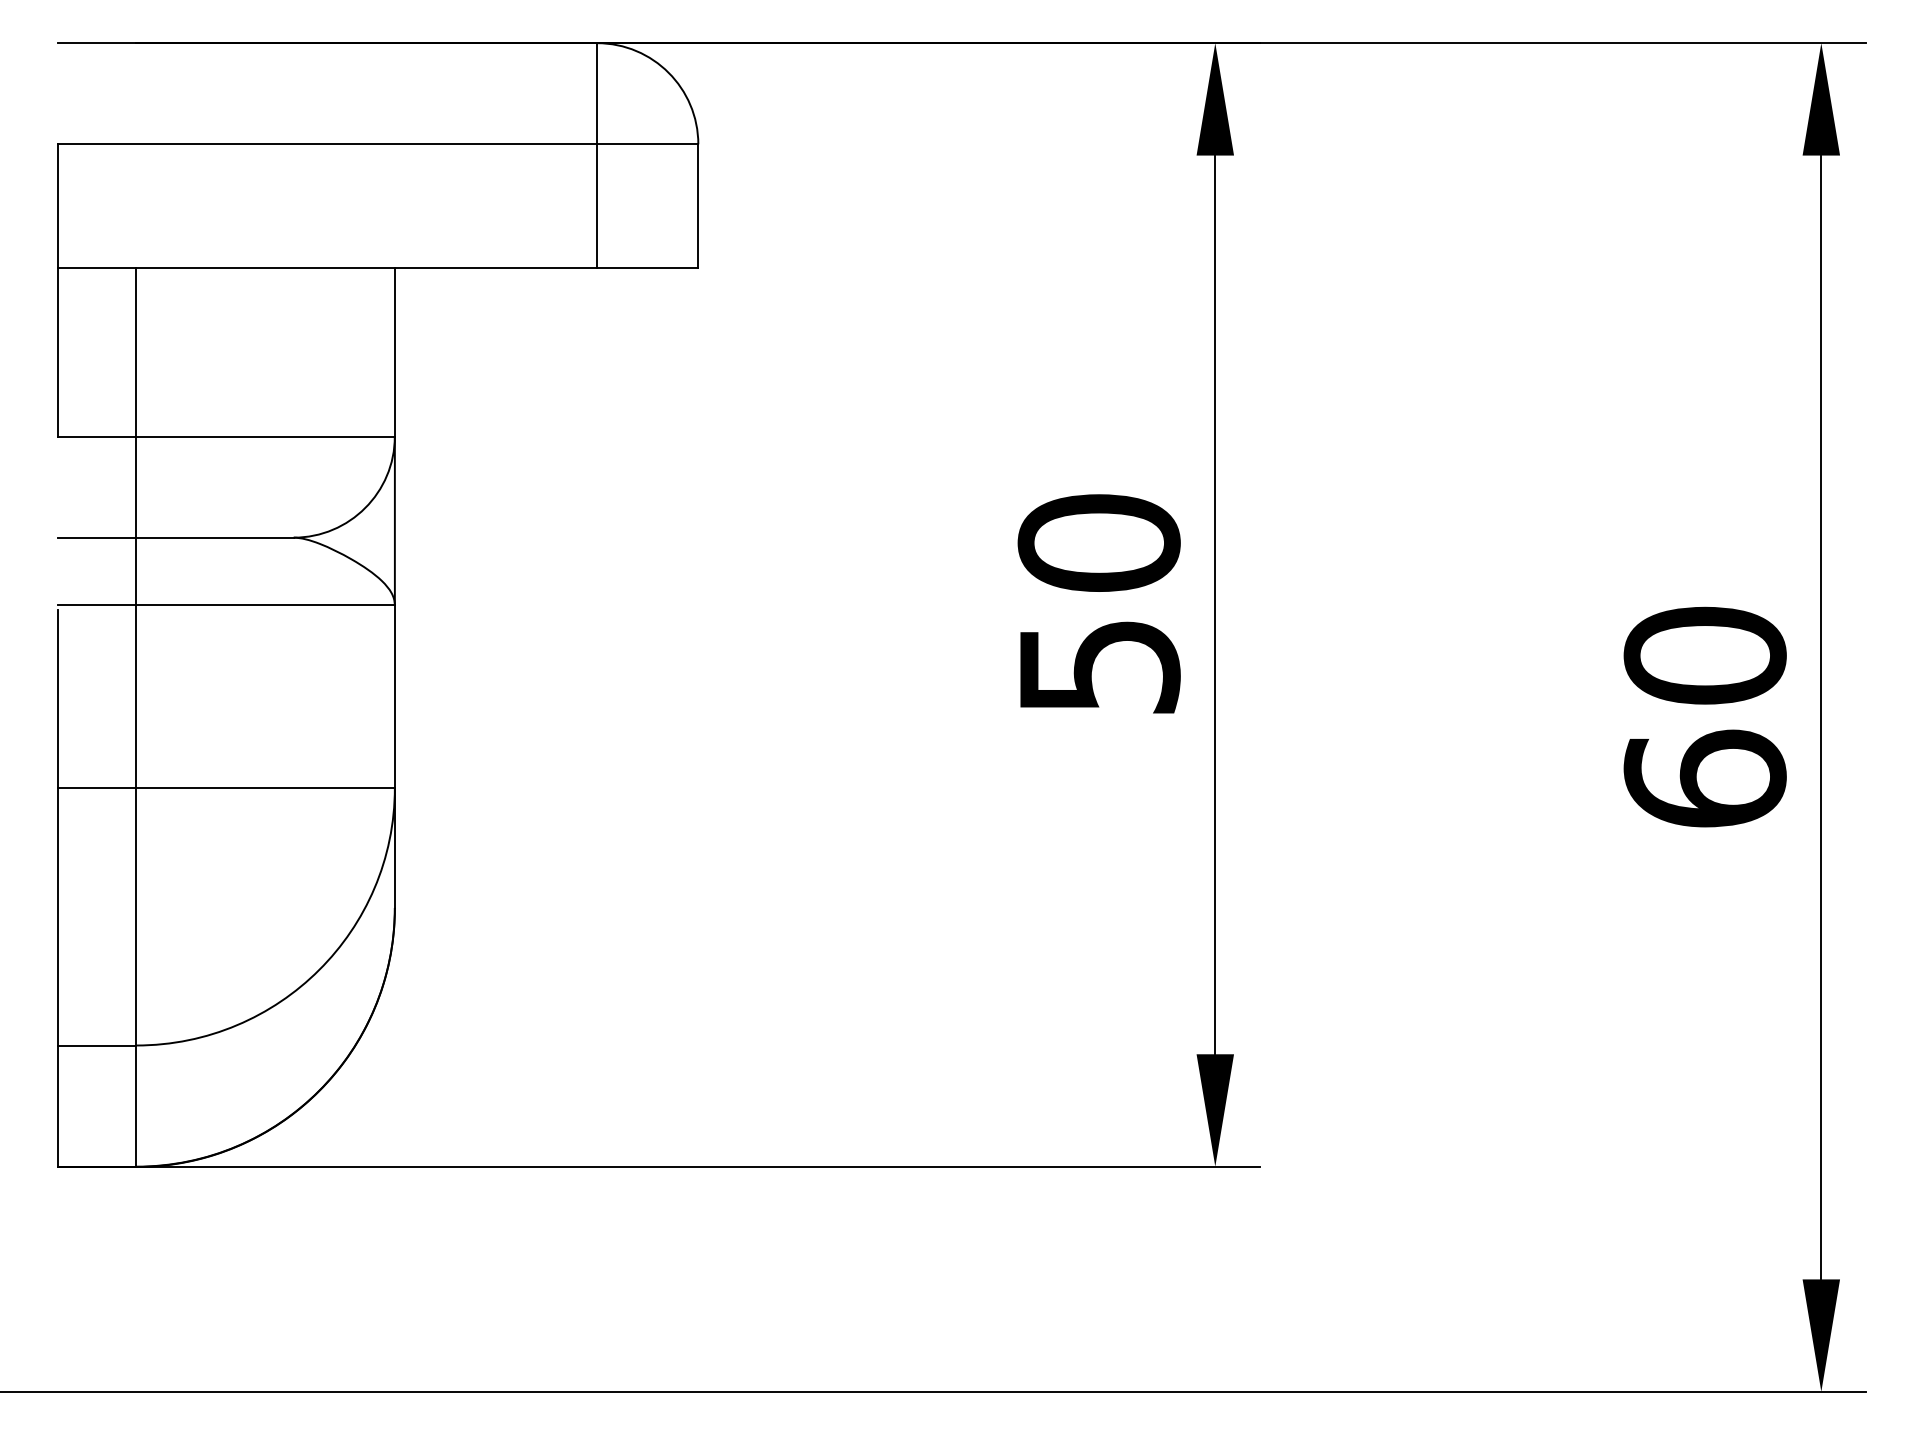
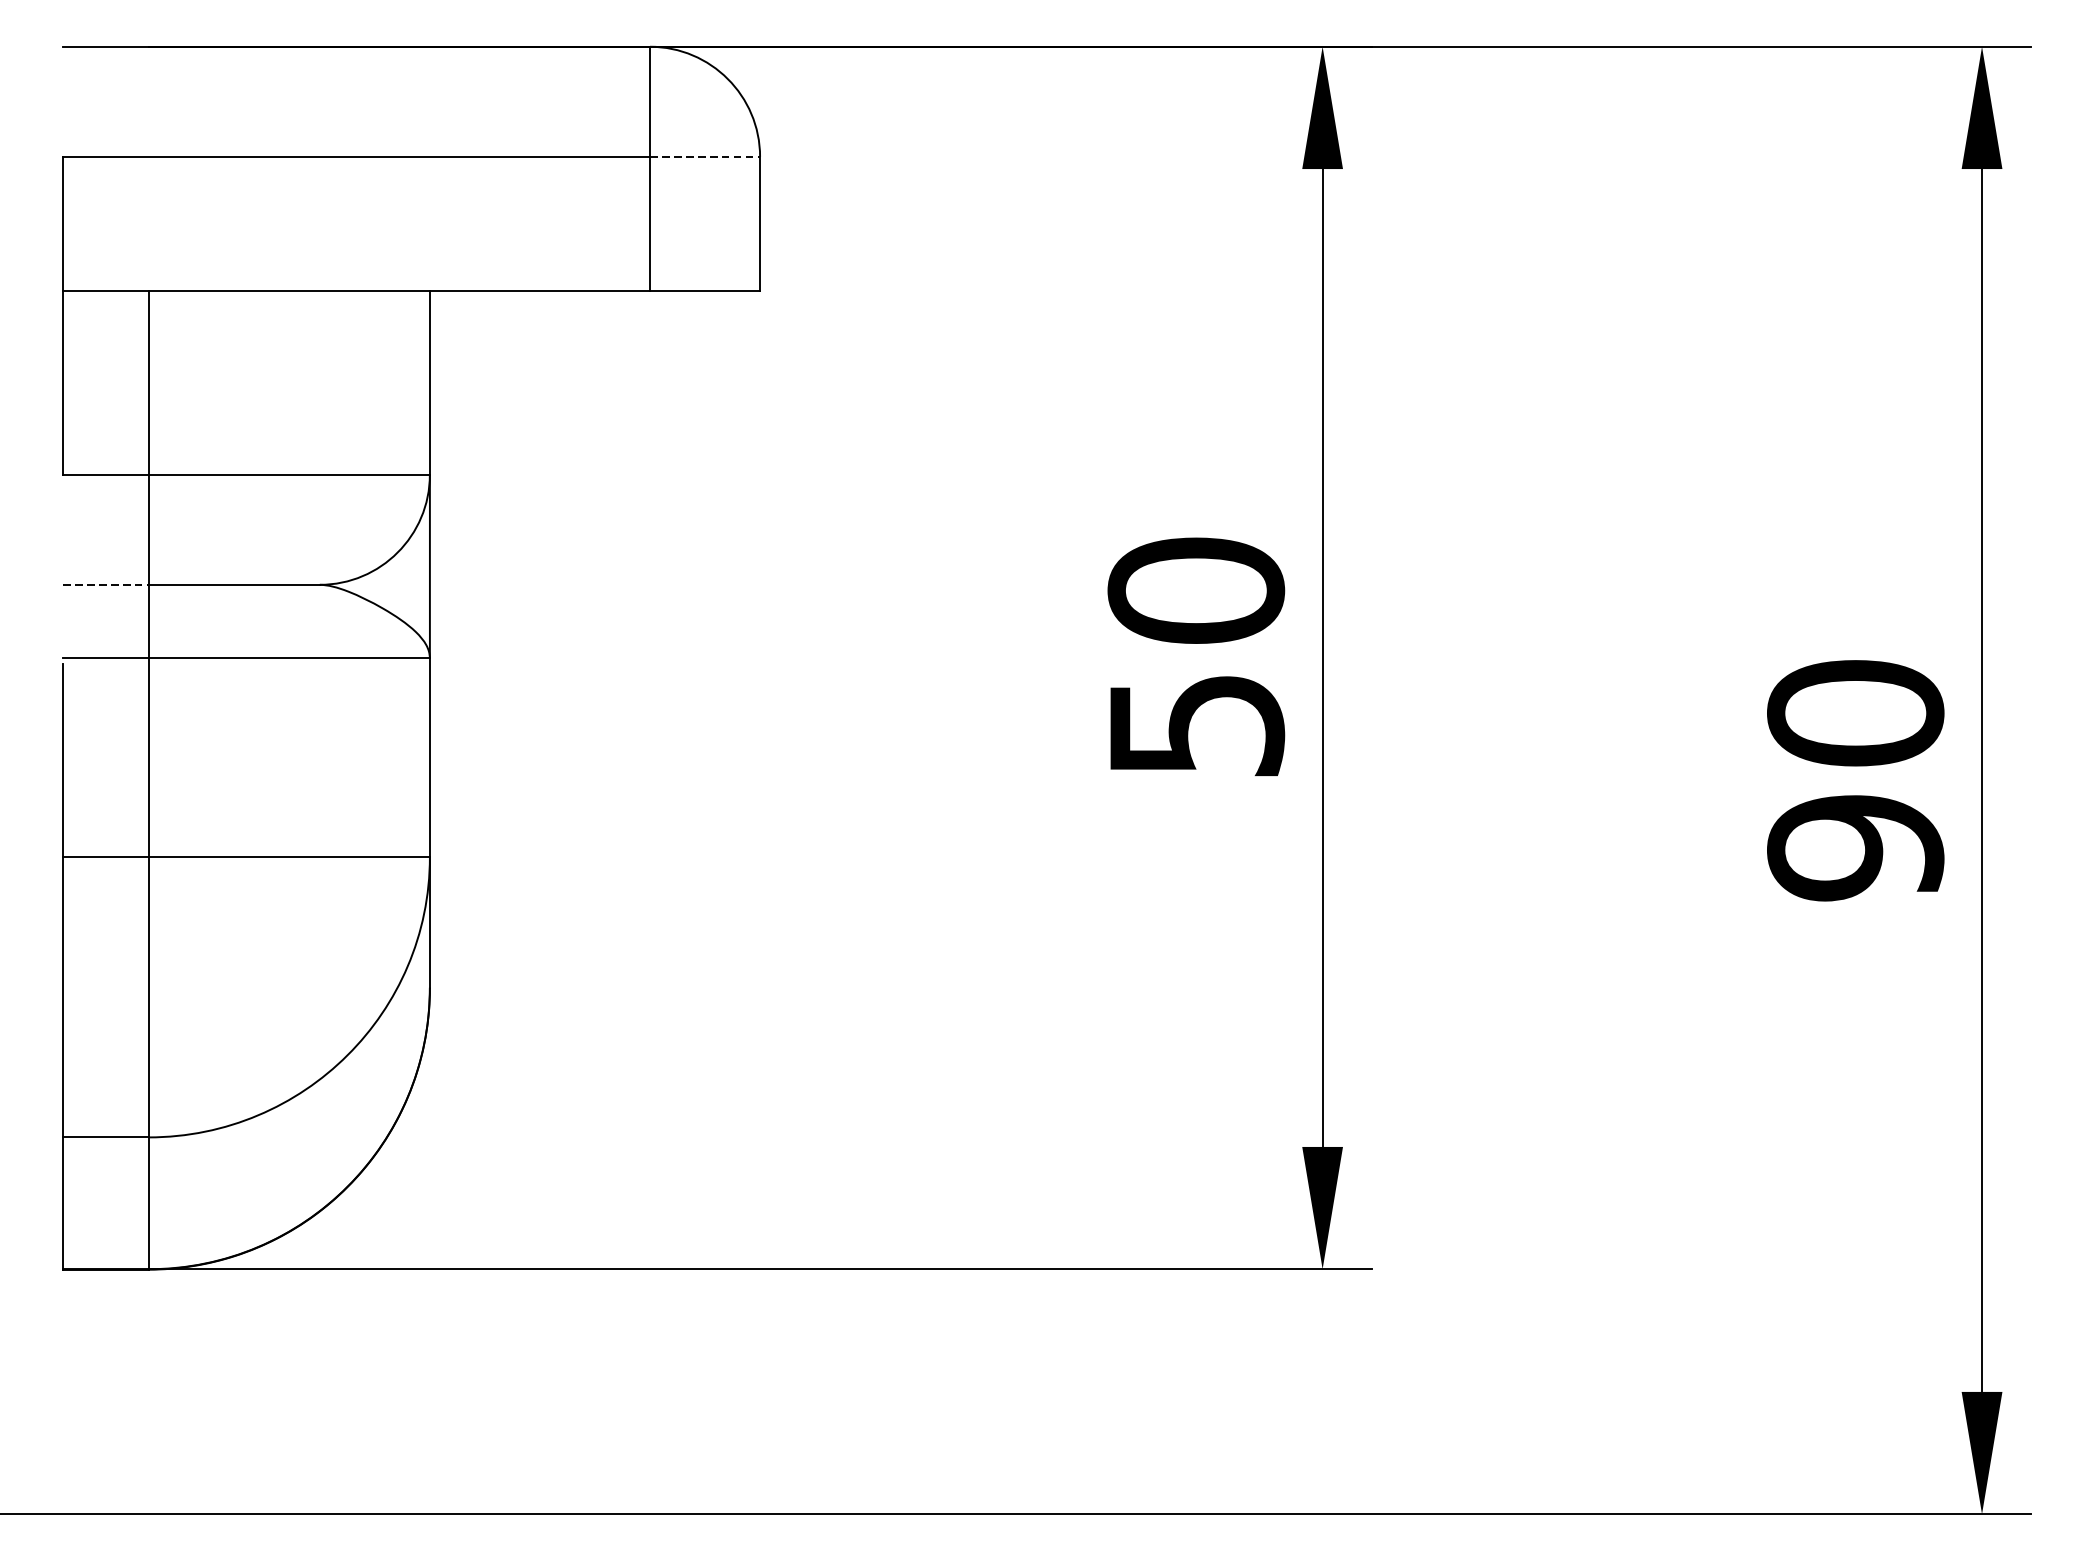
line: (647, 144) -> (704, 157), solid -> dashed
line: (97, 537) -> (106, 584), solid -> dashed
text: (1704, 778) -> (1854, 846), 60 -> 90

